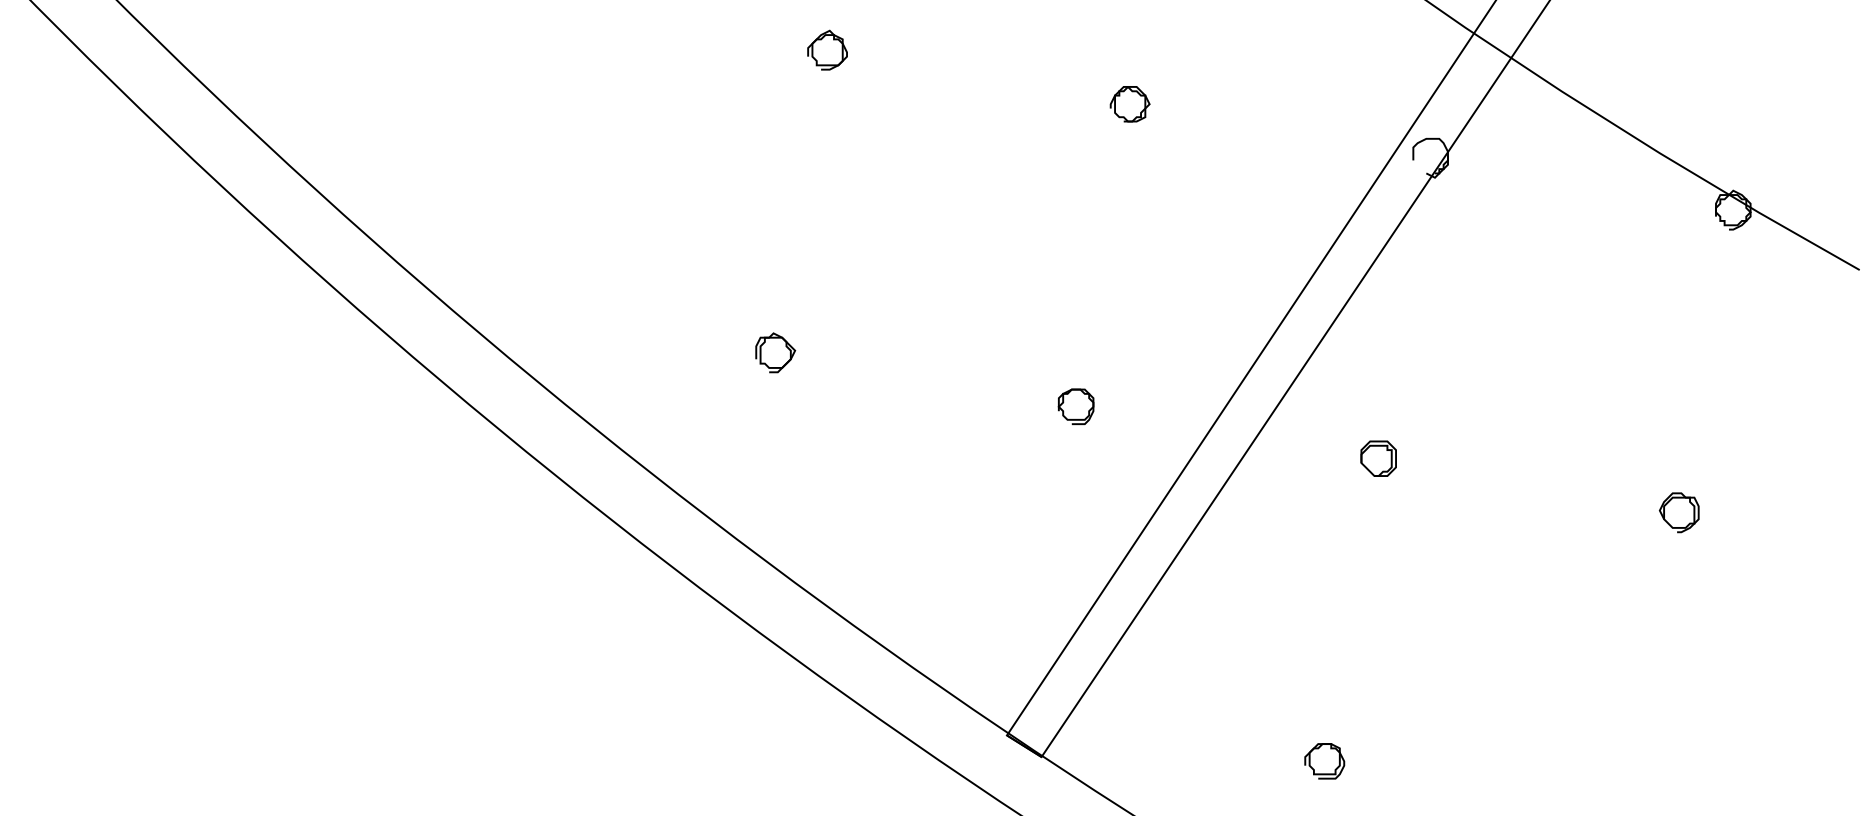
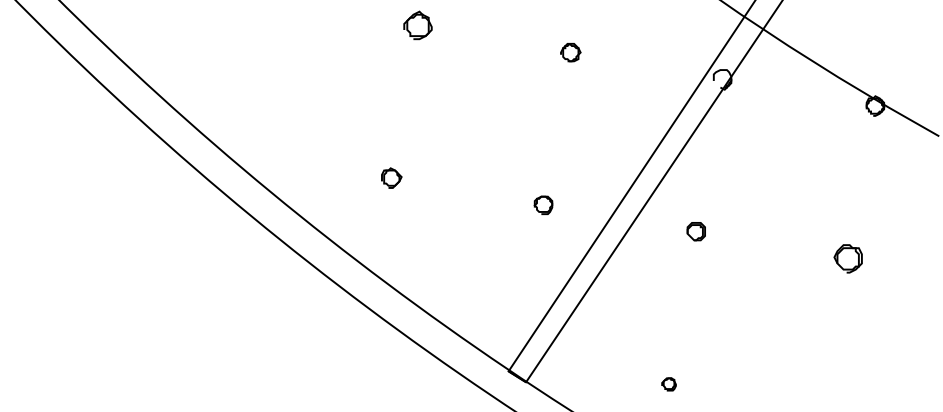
part: (826, 48) -> (417, 24), size x1.4
part: (1678, 511) -> (847, 258), size x1.4
part: (1323, 761) -> (668, 384), size x0.7

